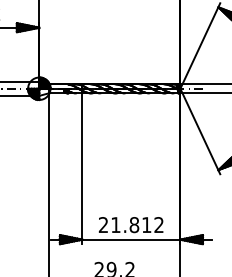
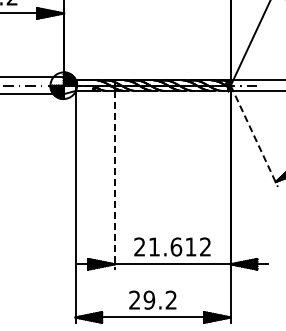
line: (200, 131) -> (254, 136), solid -> dashed
line: (82, 168) -> (114, 180), solid -> dashed
text: (134, 224) -> (176, 246), 21.812 -> 21.612

